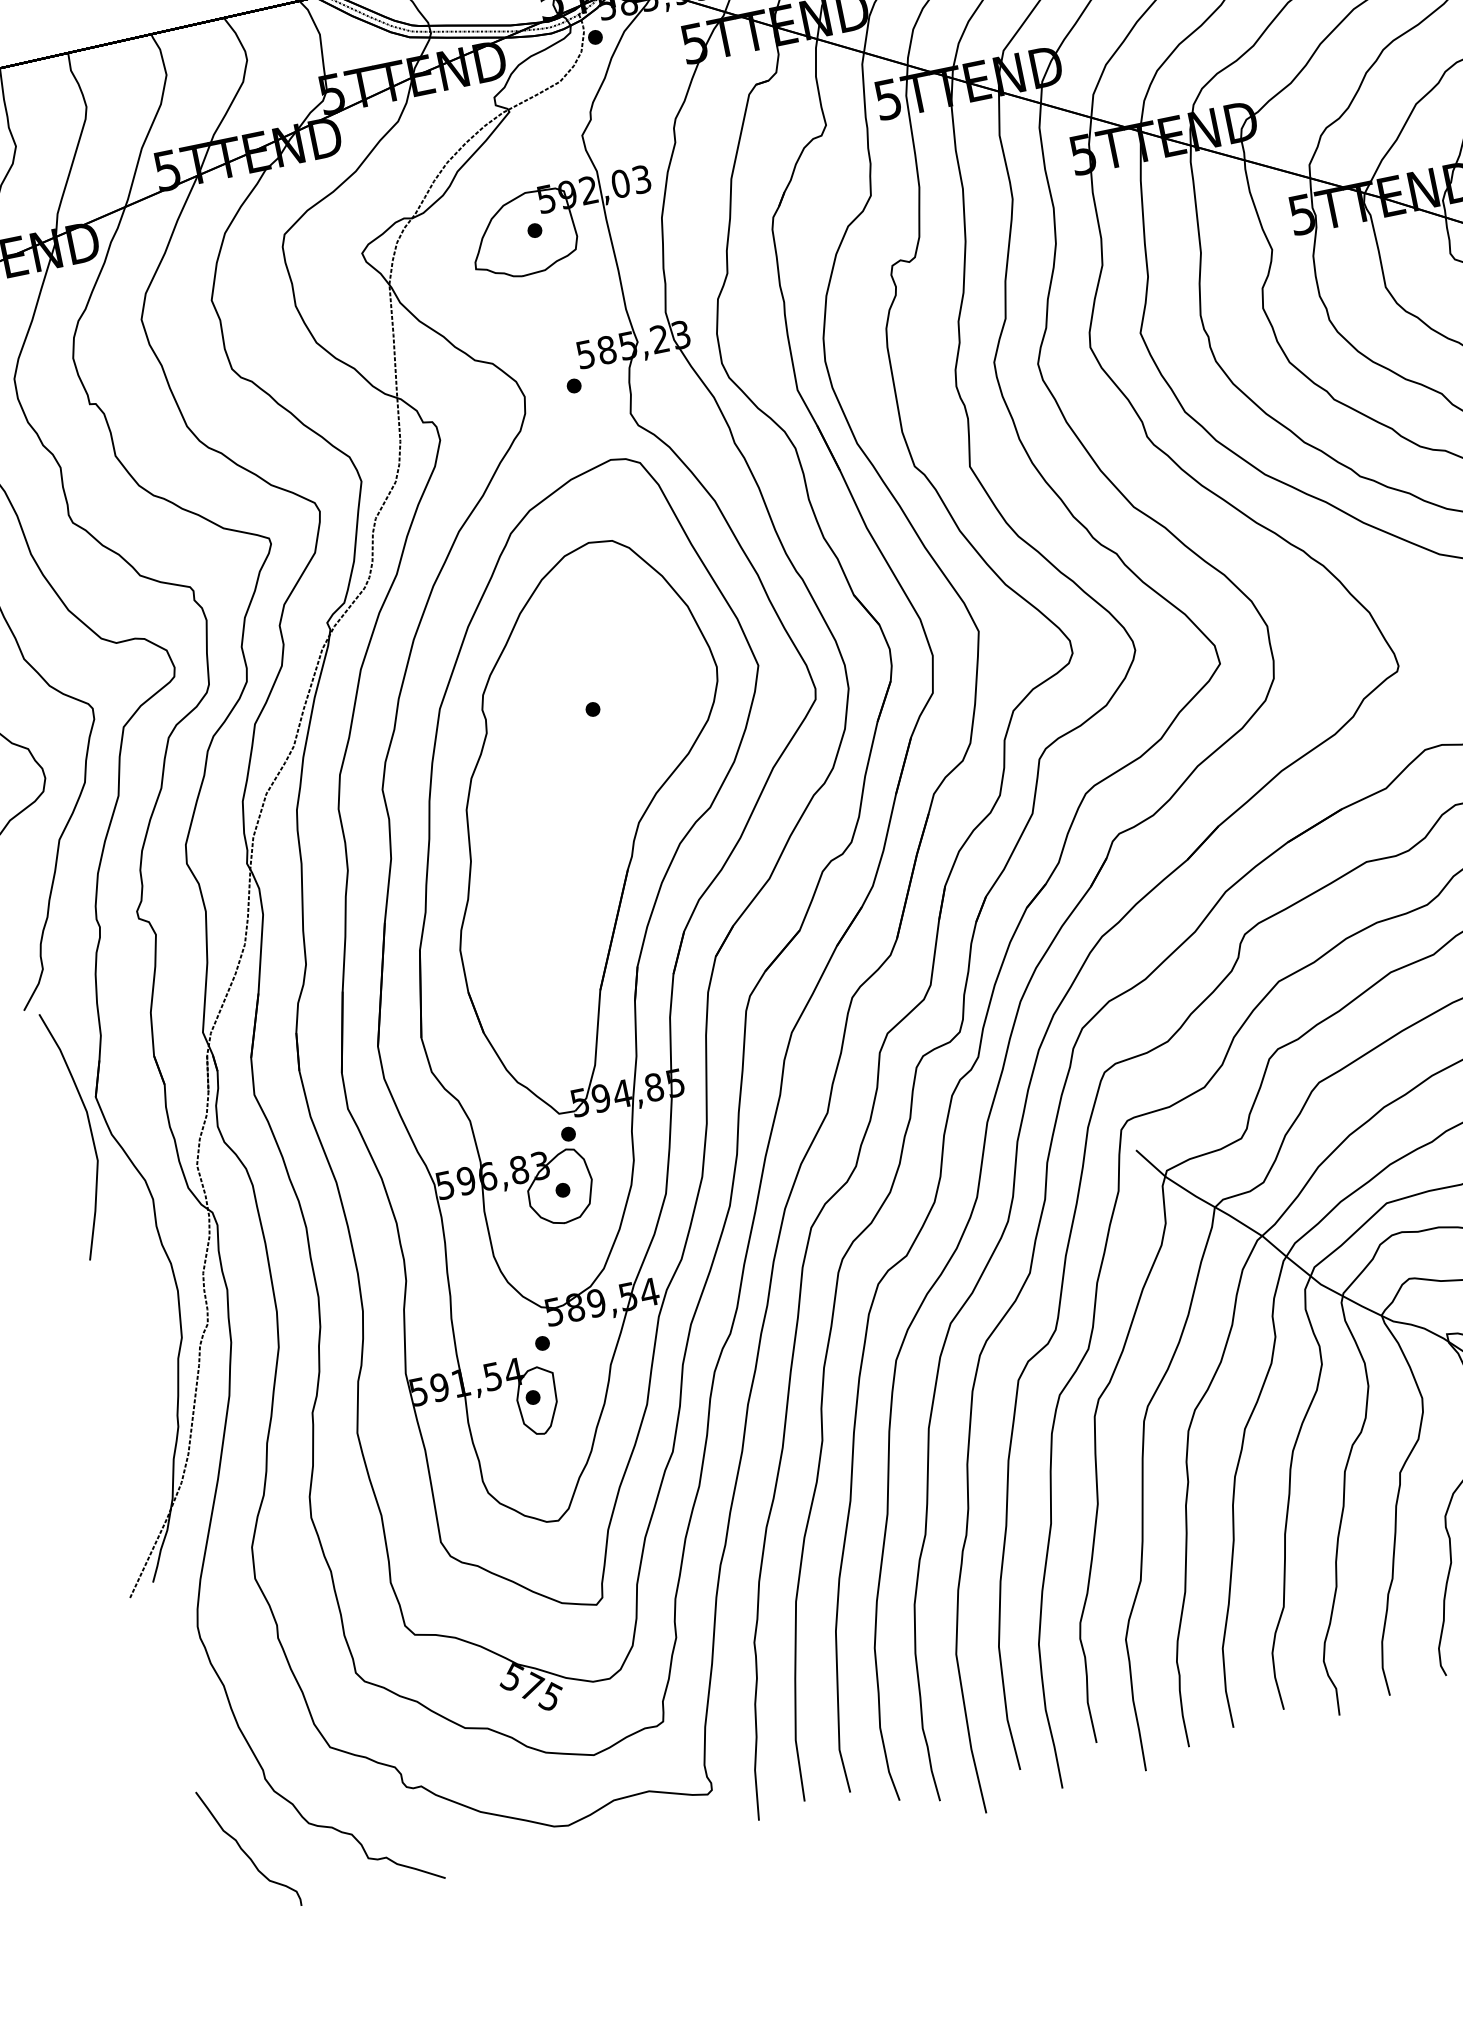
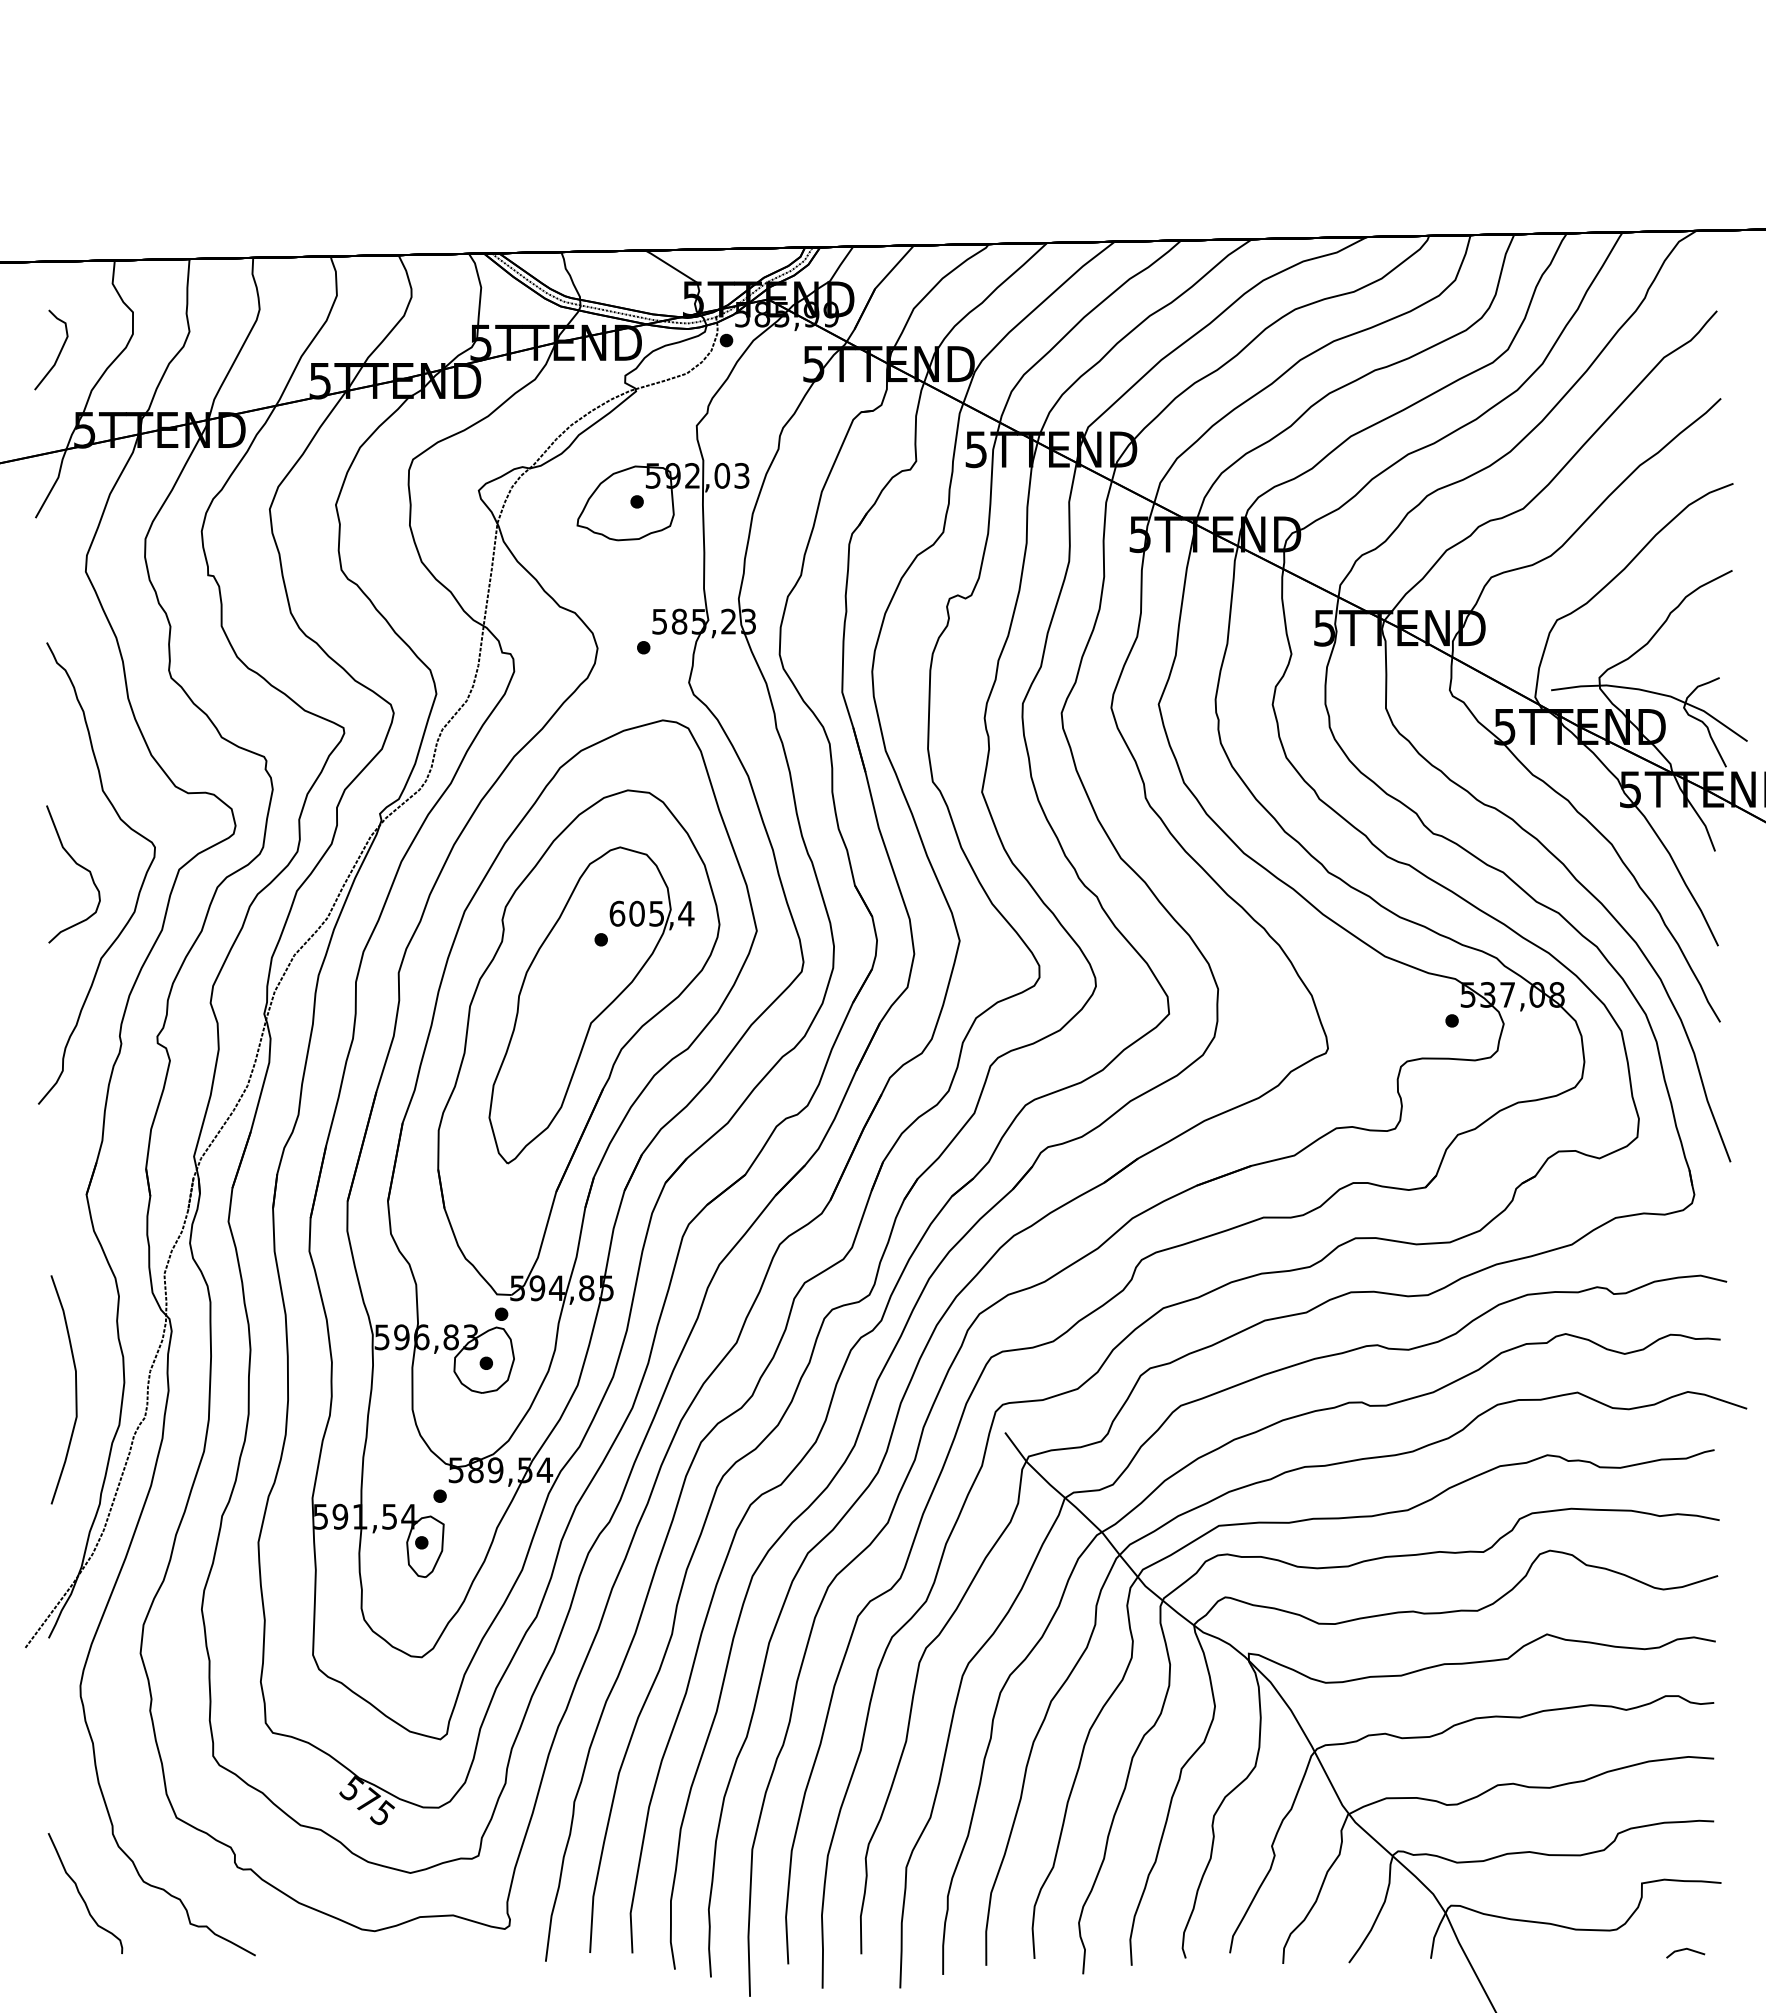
part: (597, 782) -> (591, 1005), added
curve: (90, 1131) -> (75, 1389), moved

